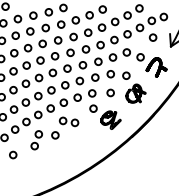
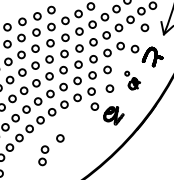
part: (134, 87) -> (133, 80), size x0.6
part: (68, 121) -> (71, 122), removed
part: (36, 140) -> (43, 156), moved
circle: (13, 154) -> (21, 163), removed

